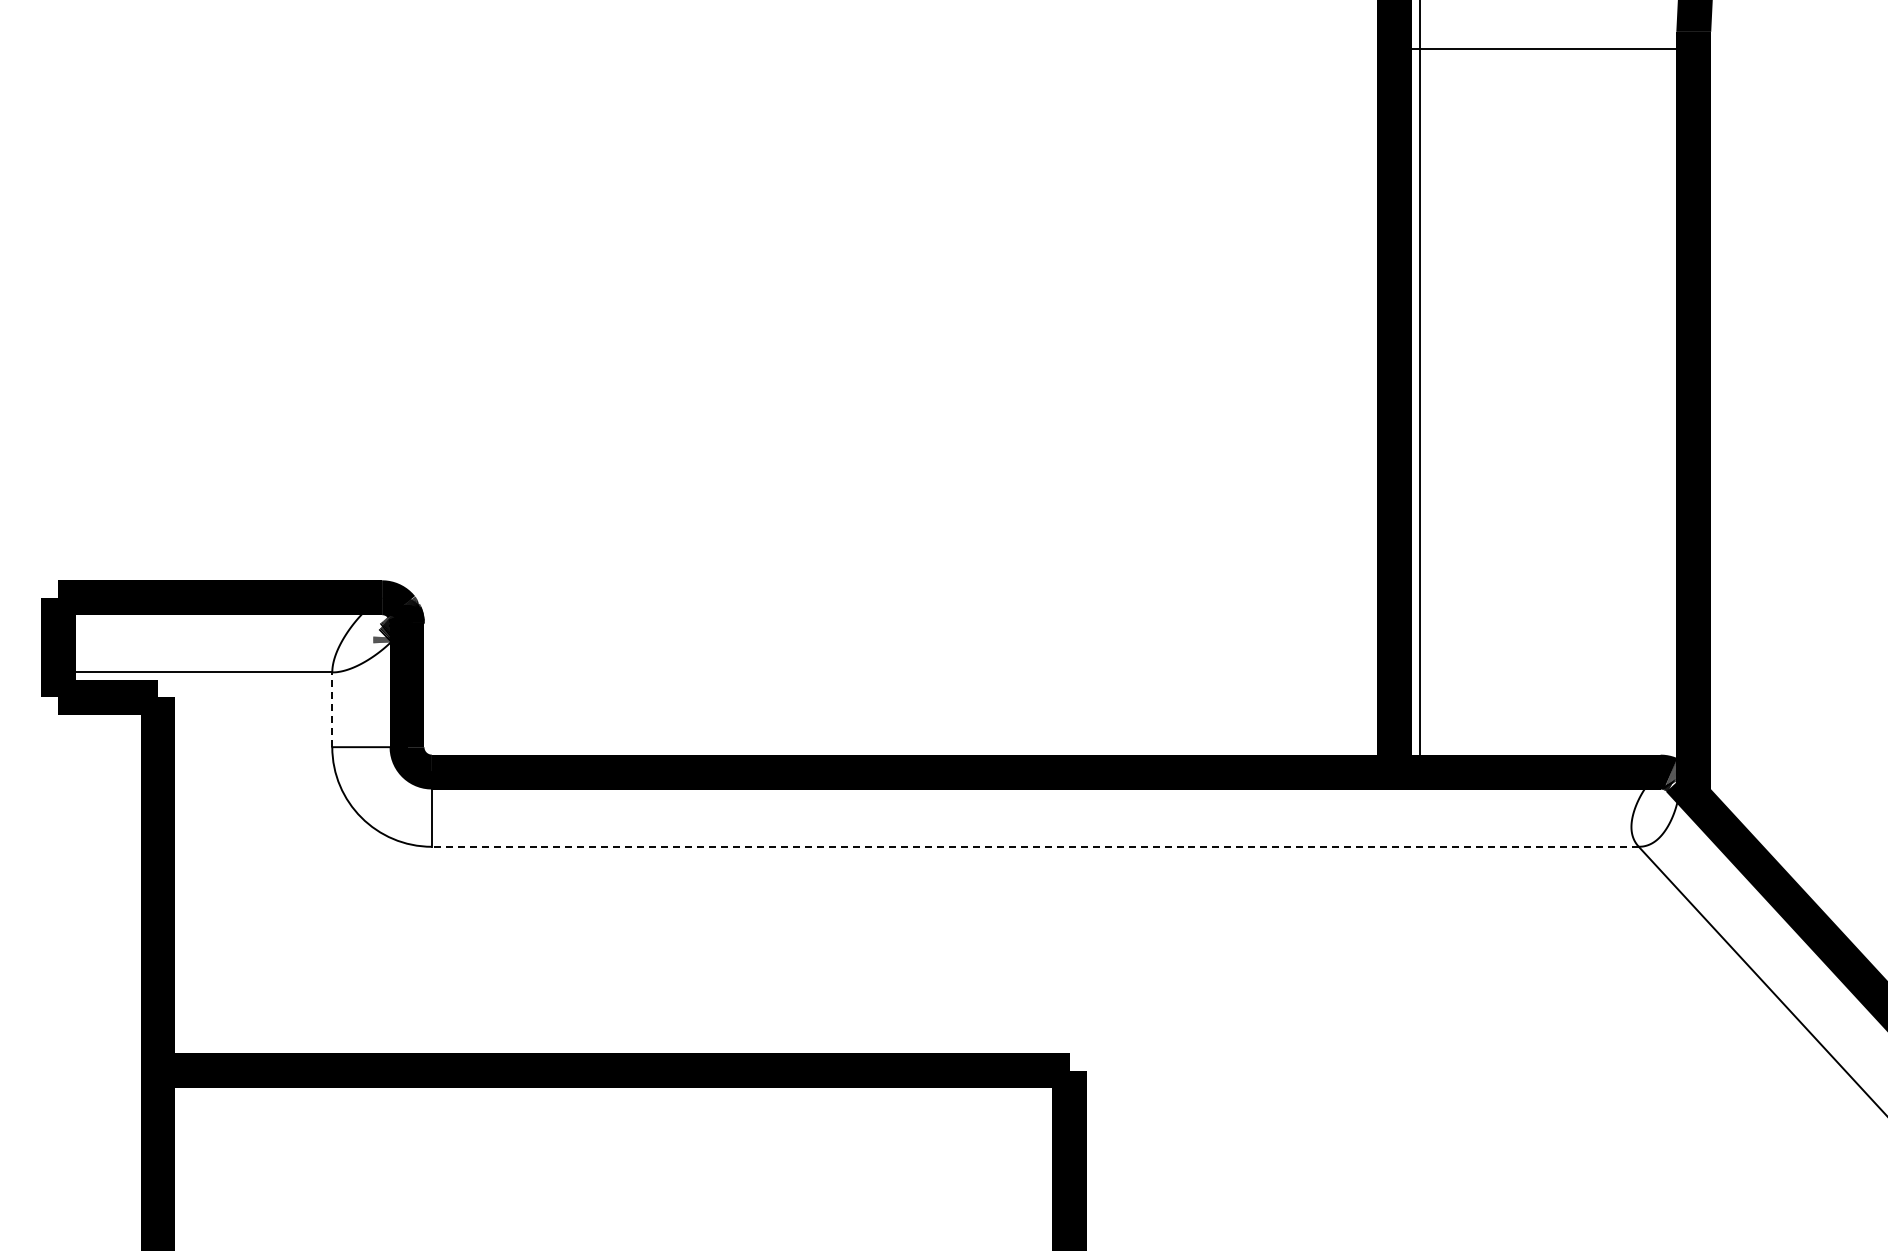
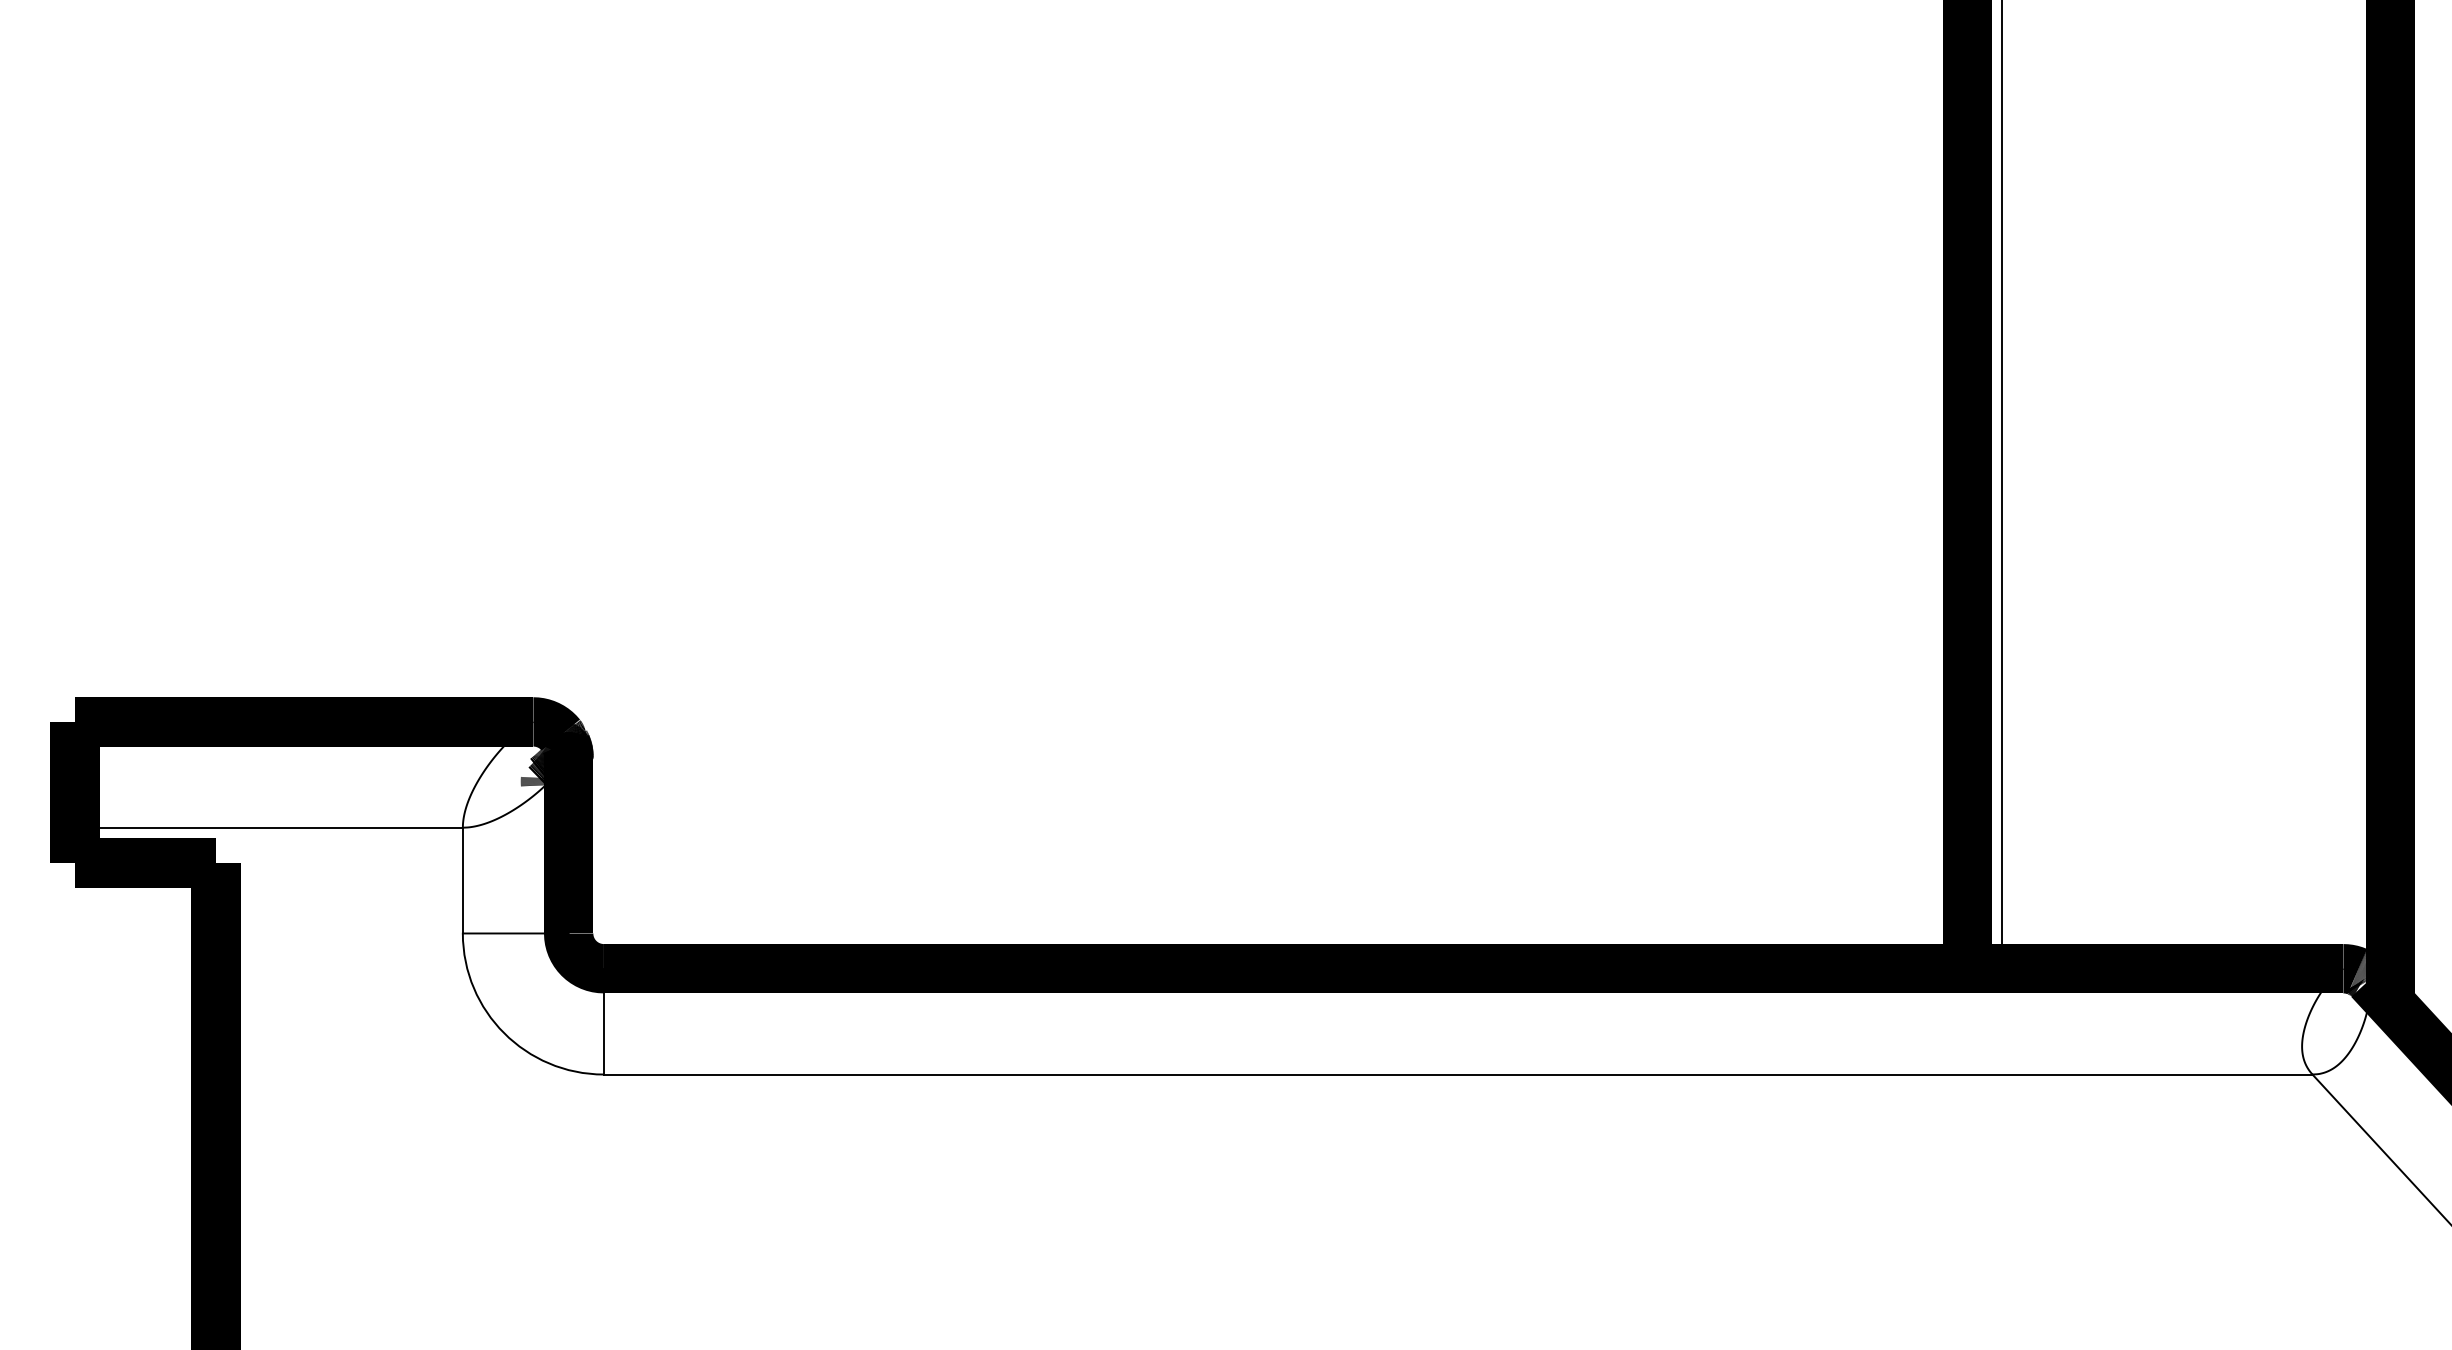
line: (332, 709) -> (463, 880), dashed -> solid
line: (1034, 846) -> (1456, 1074), dashed -> solid

